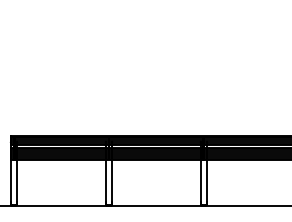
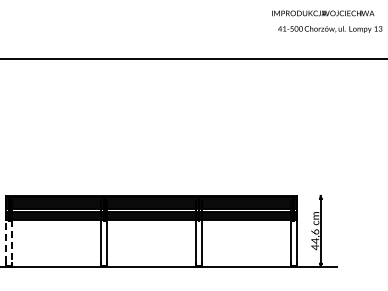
line: (10, 181) -> (5, 241), solid -> dashed
line: (17, 182) -> (12, 242), solid -> dashed

